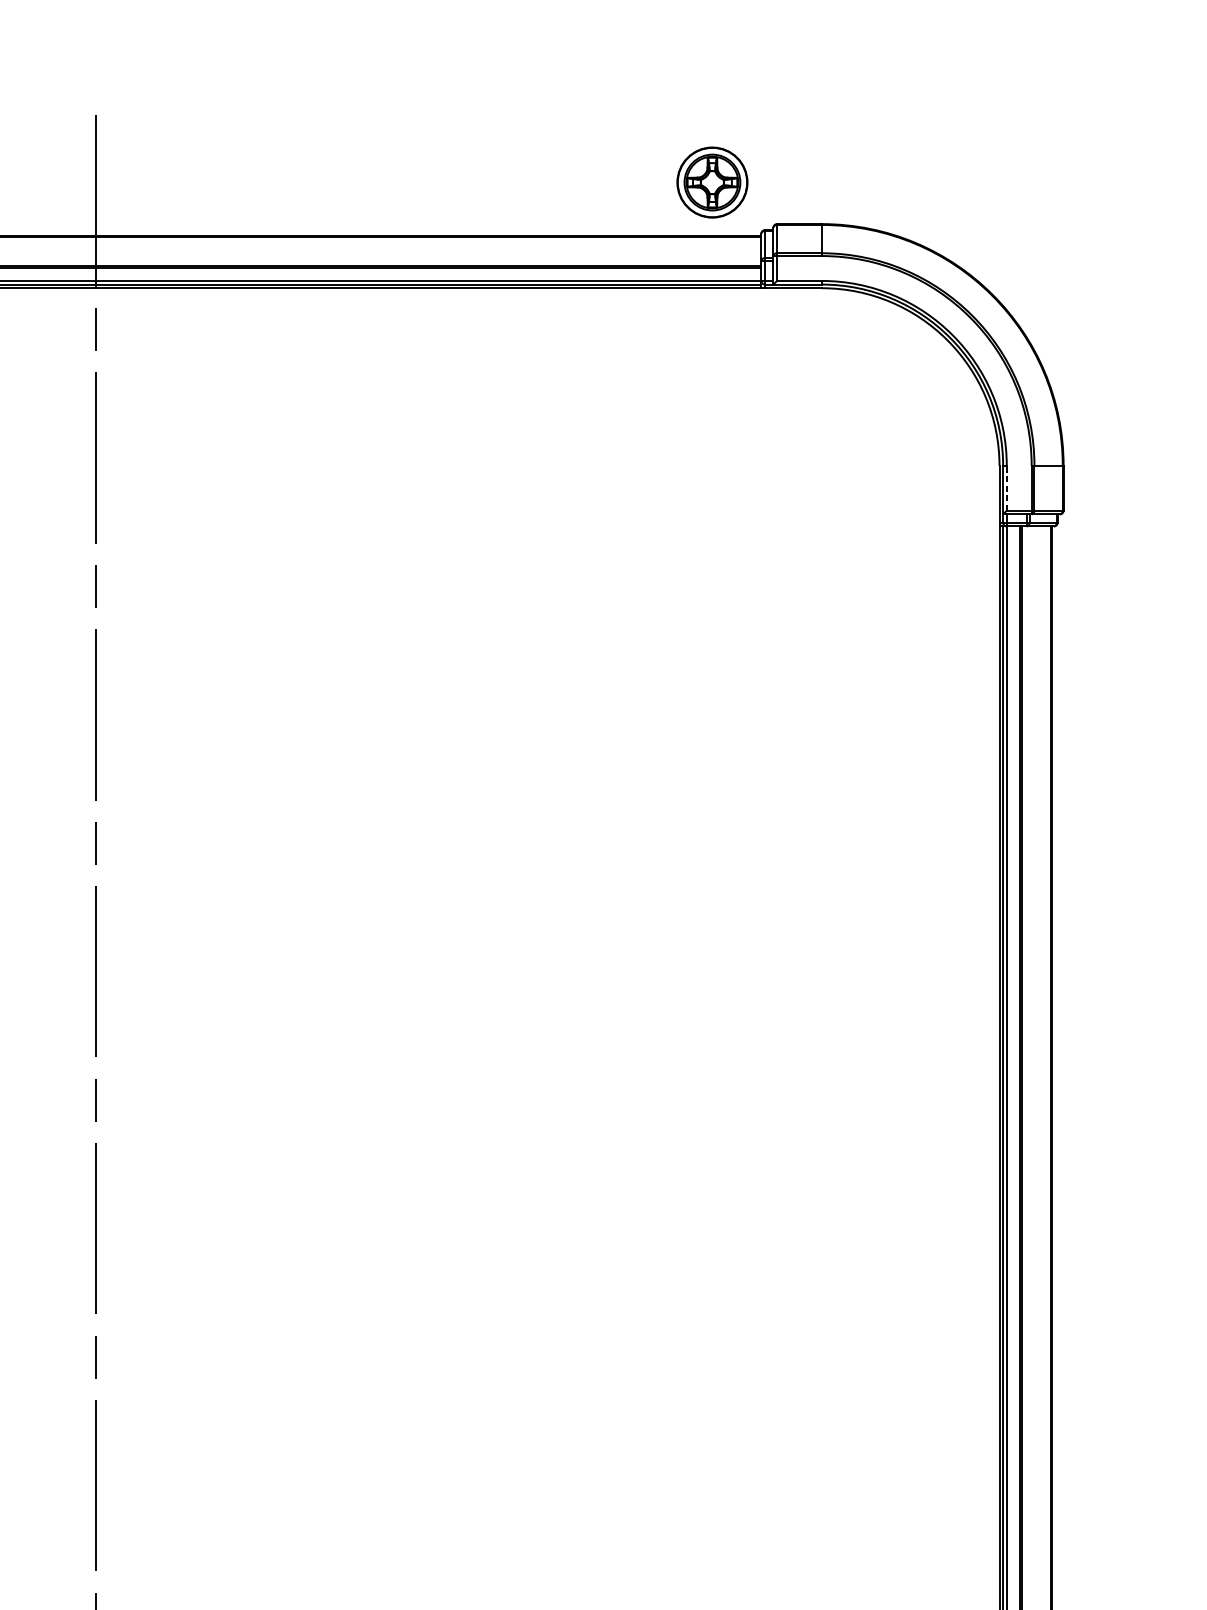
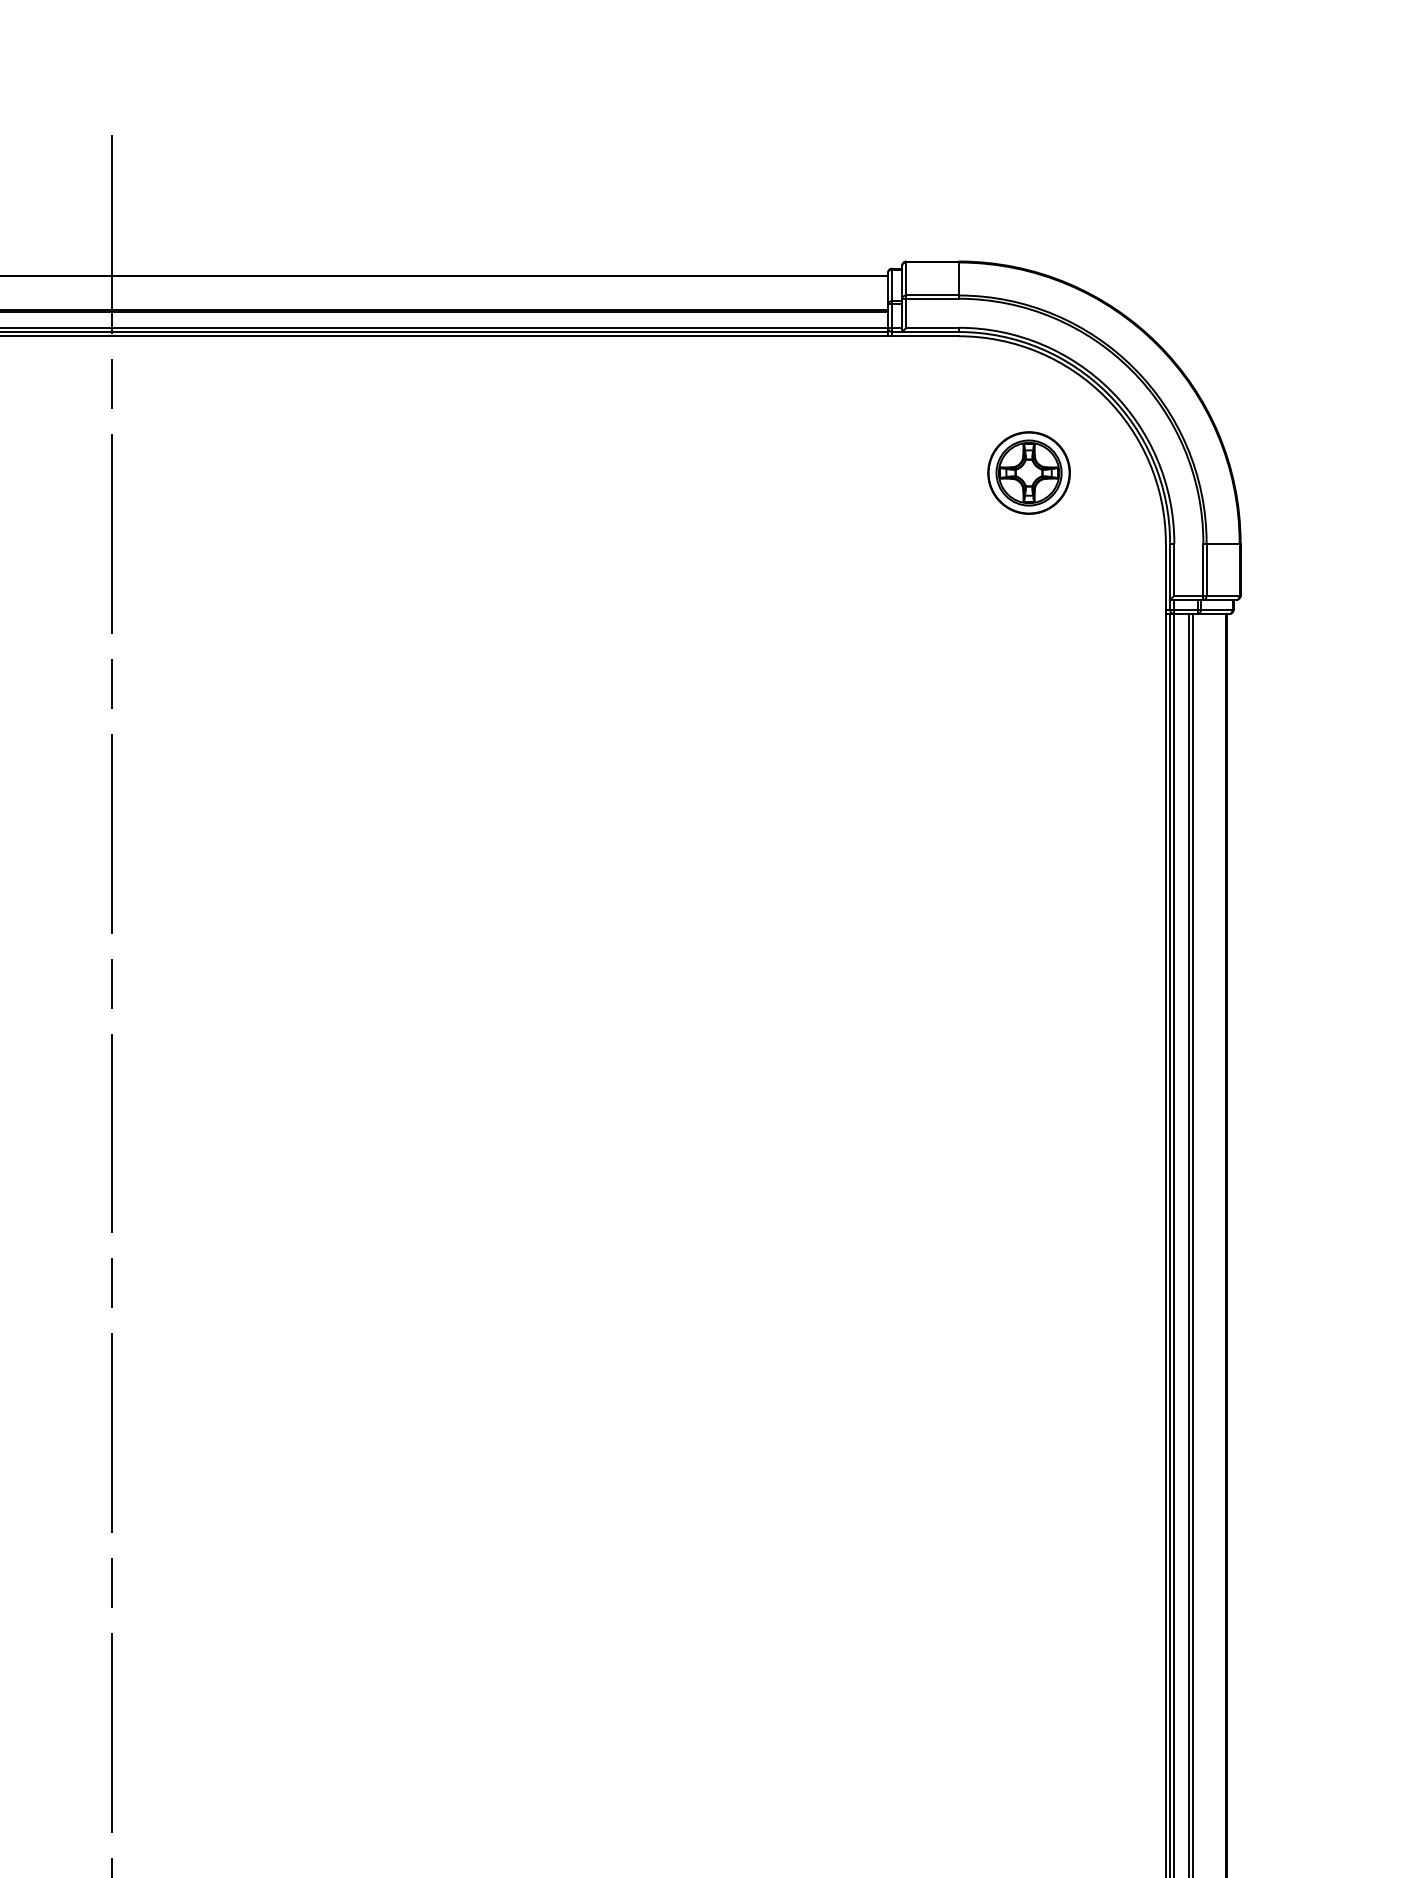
part: (711, 182) -> (1028, 472), moved
line: (1006, 488) -> (1174, 569), dashed -> solid

